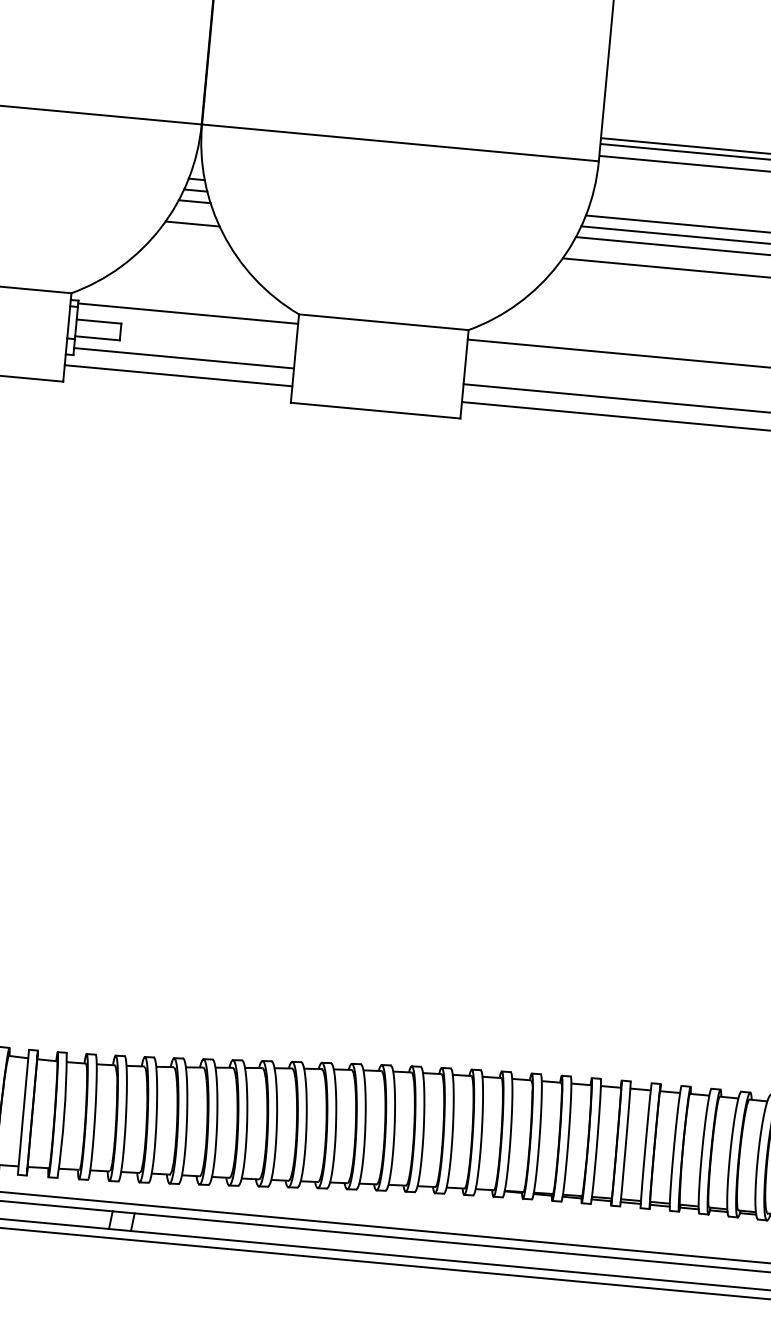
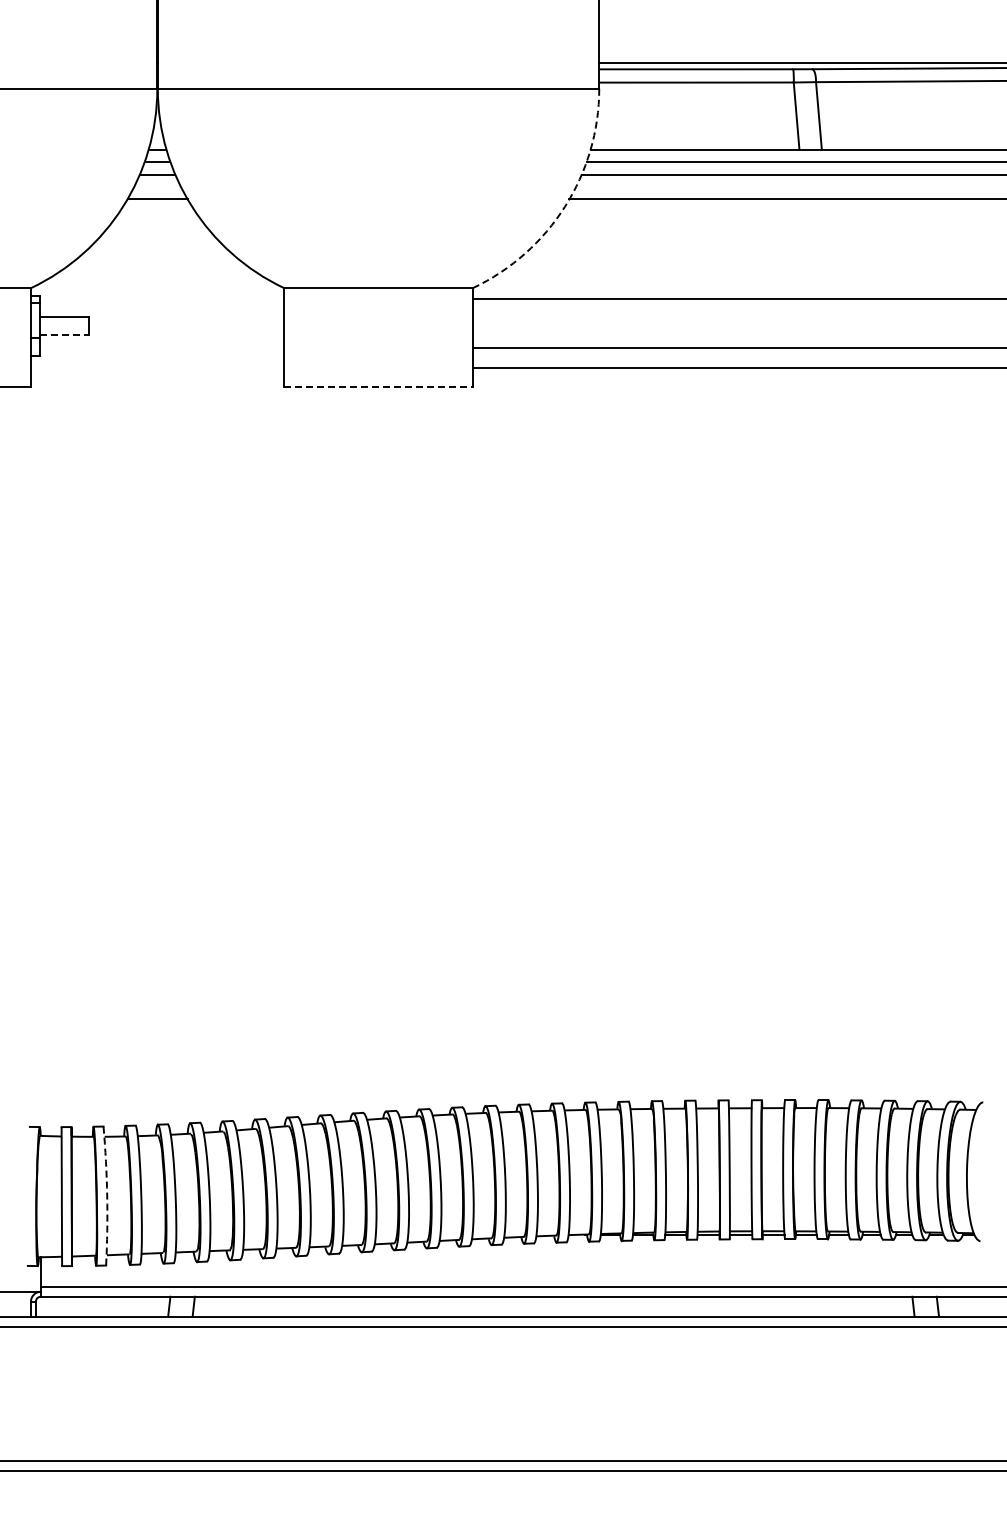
arc: (558, 264) -> (565, 206), solid -> dashed
line: (187, 313) -> (161, 298), removed
line: (97, 338) -> (64, 335), solid -> dashed
line: (183, 358) -> (161, 348), removed
line: (178, 376) -> (157, 368), removed
line: (376, 410) -> (379, 386), solid -> dashed
arc: (64, 1116) -> (107, 1196), solid -> dashed

